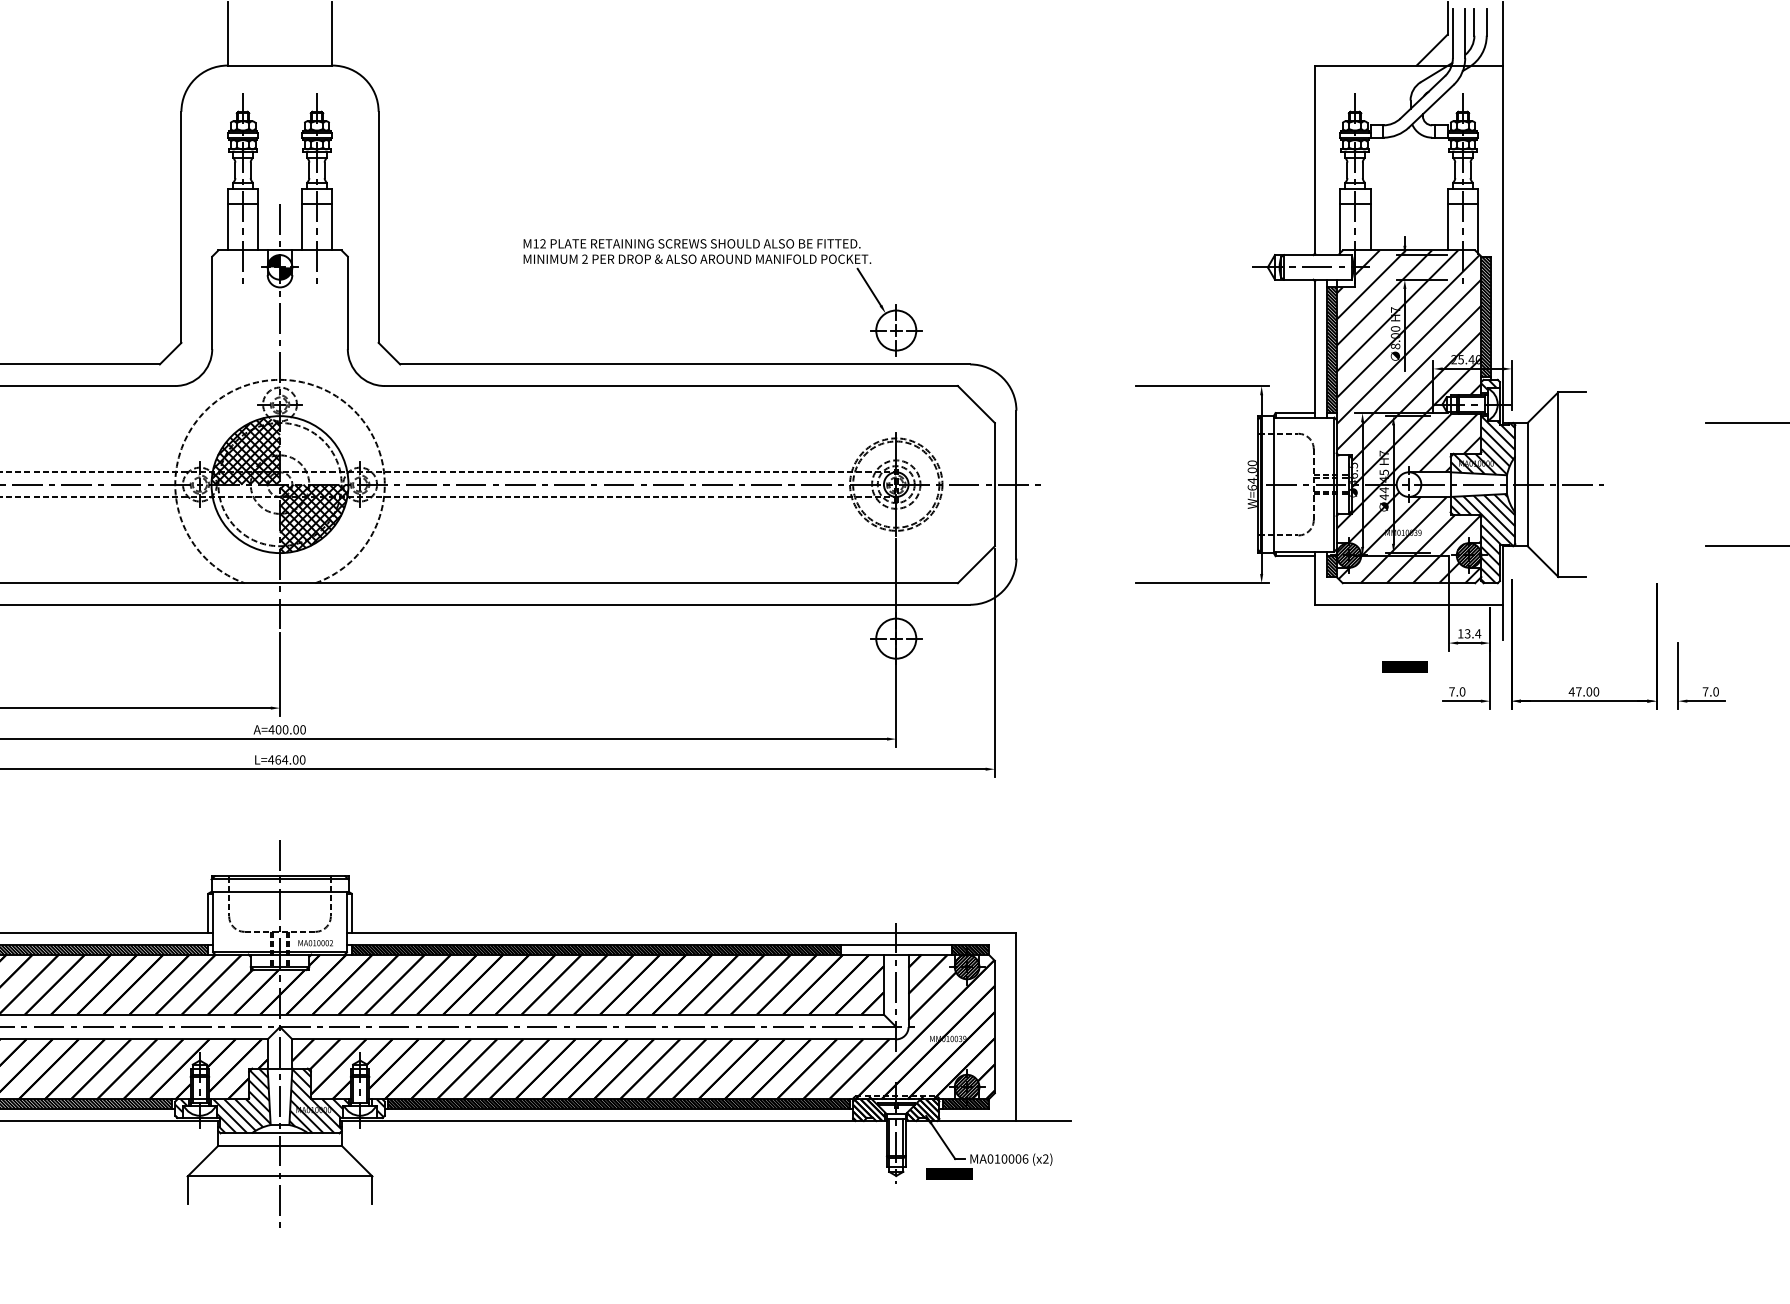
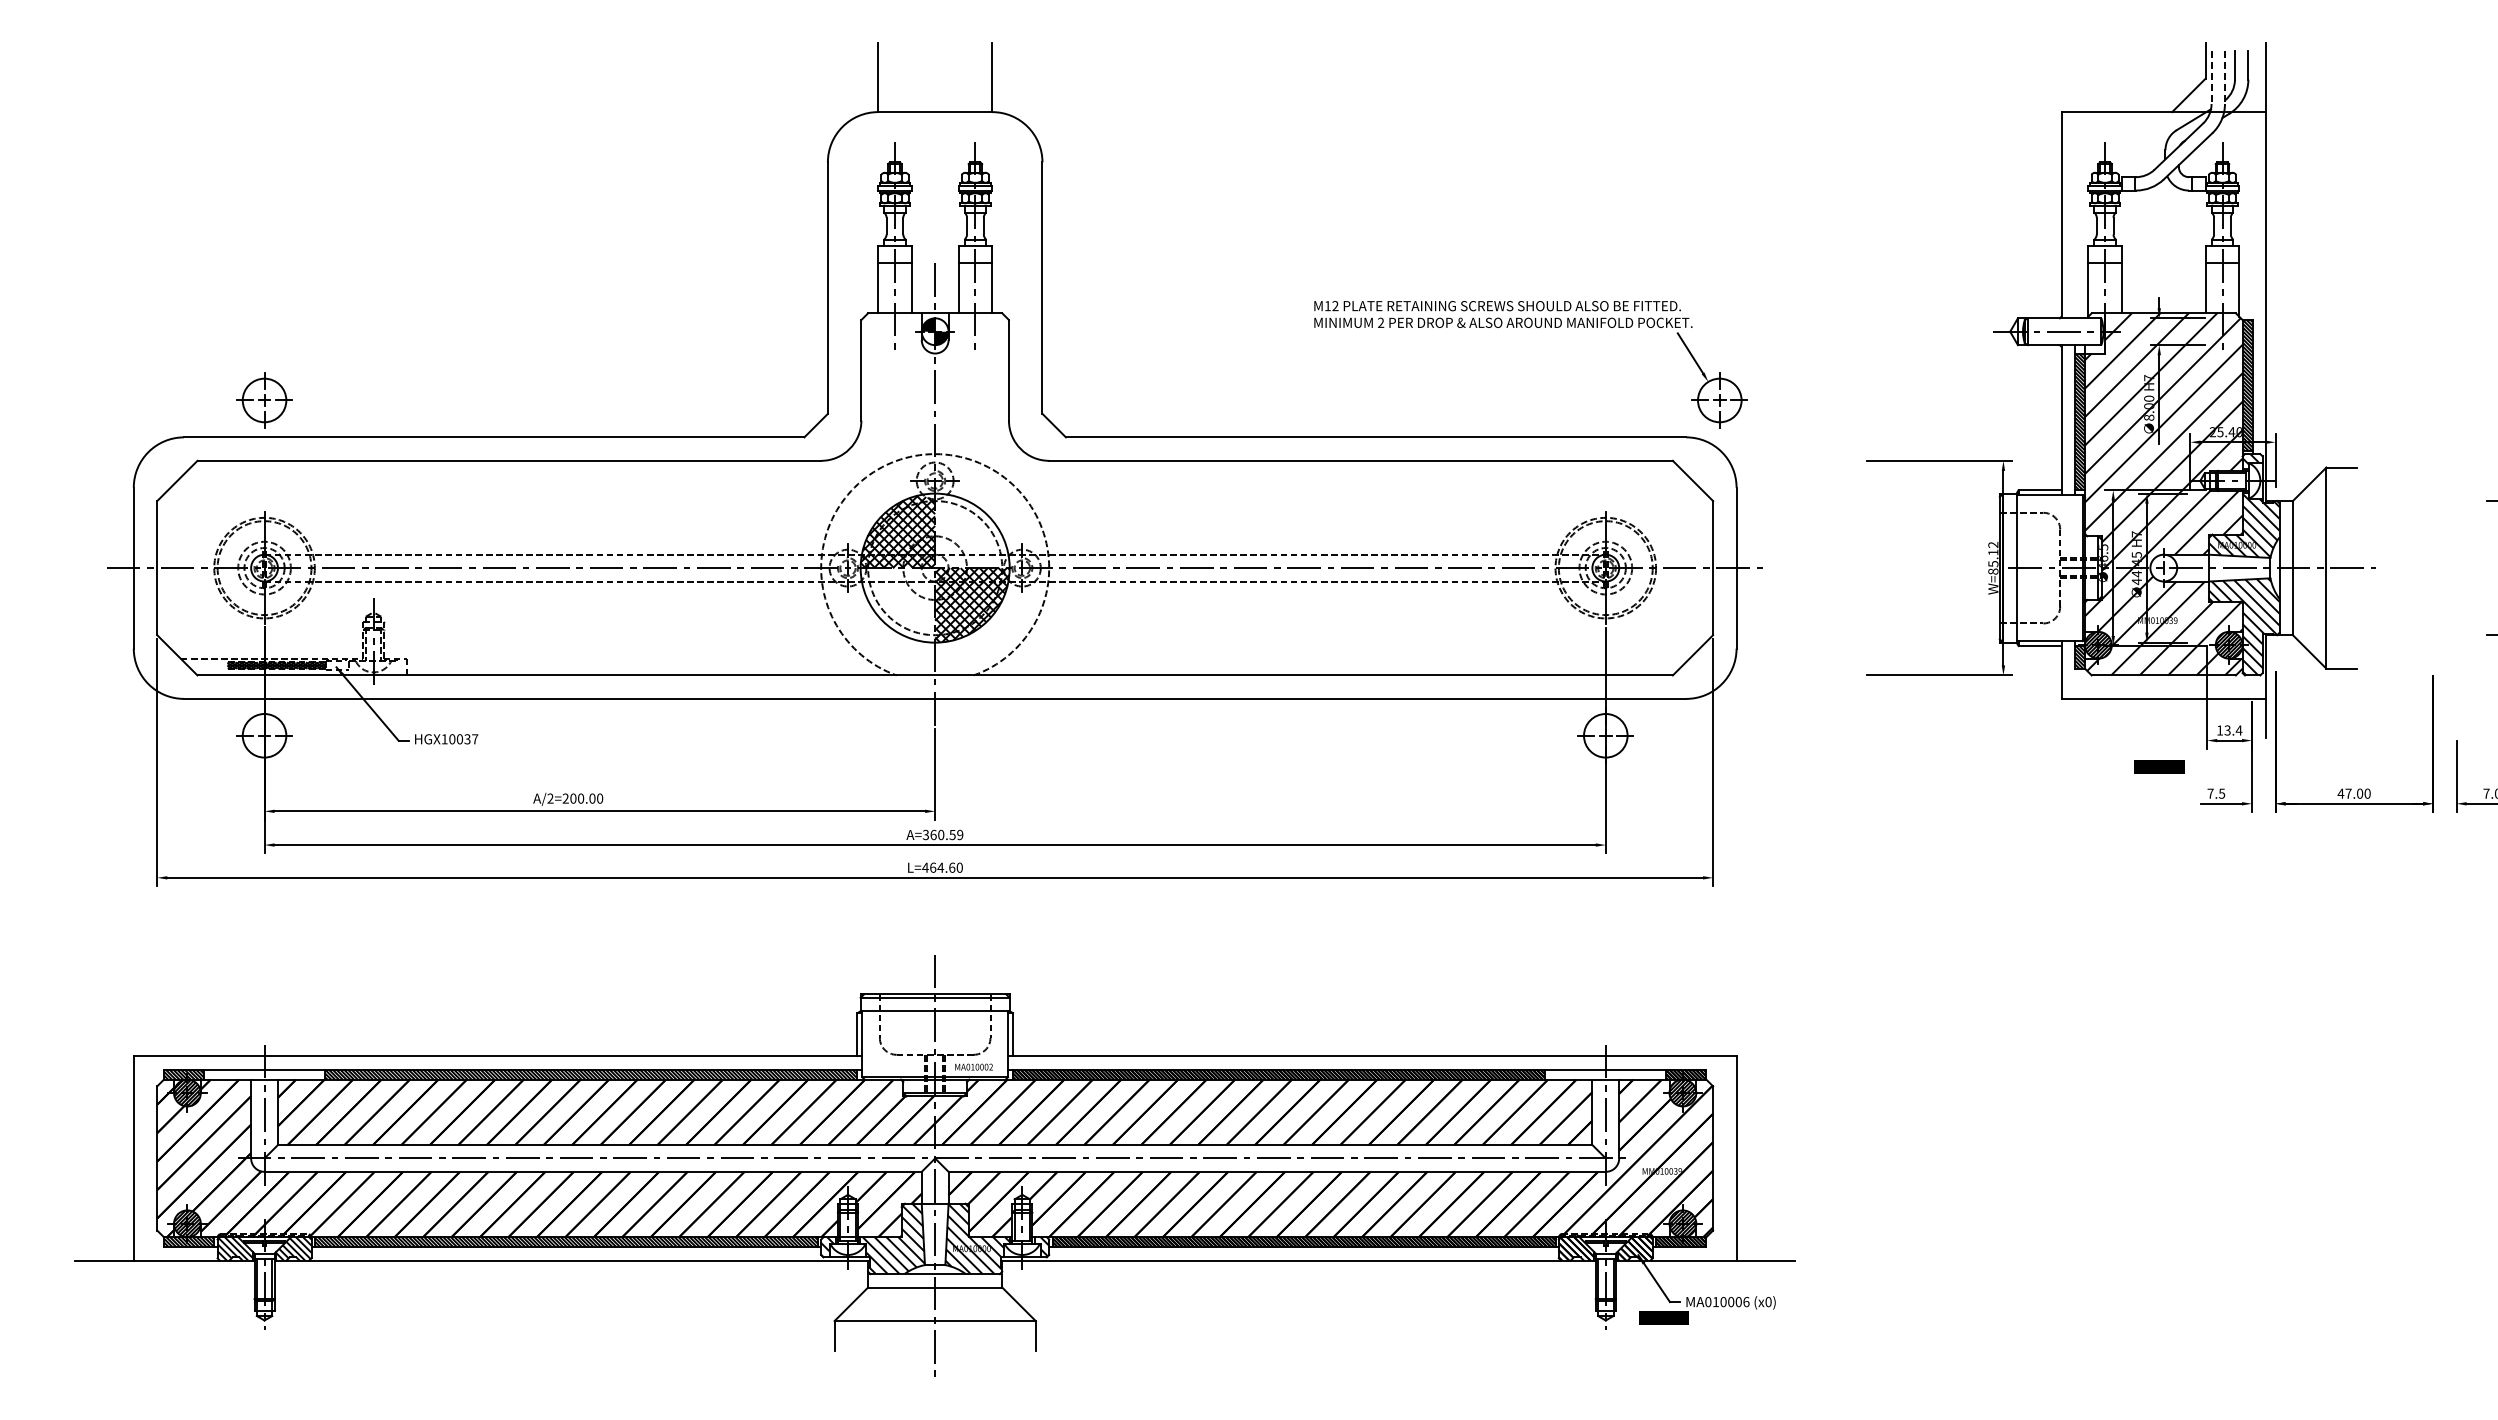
line: (1452, 33) -> (2211, 77), solid -> dashed
line: (1464, 33) -> (2224, 77), solid -> dashed
part: (722, 263) -> (1530, 327), moved
text: (1252, 474) -> (1993, 557), W=64.00 -> W=85.12
text: (1462, 691) -> (2221, 793), 7.0 -> 7.5
text: (286, 729) -> (942, 834), A=400.00 -> A=360.59
text: (295, 759) -> (952, 867), L=464.00 -> L=464.60
text: (1045, 1159) -> (1768, 1302), (x2) -> (x0)

